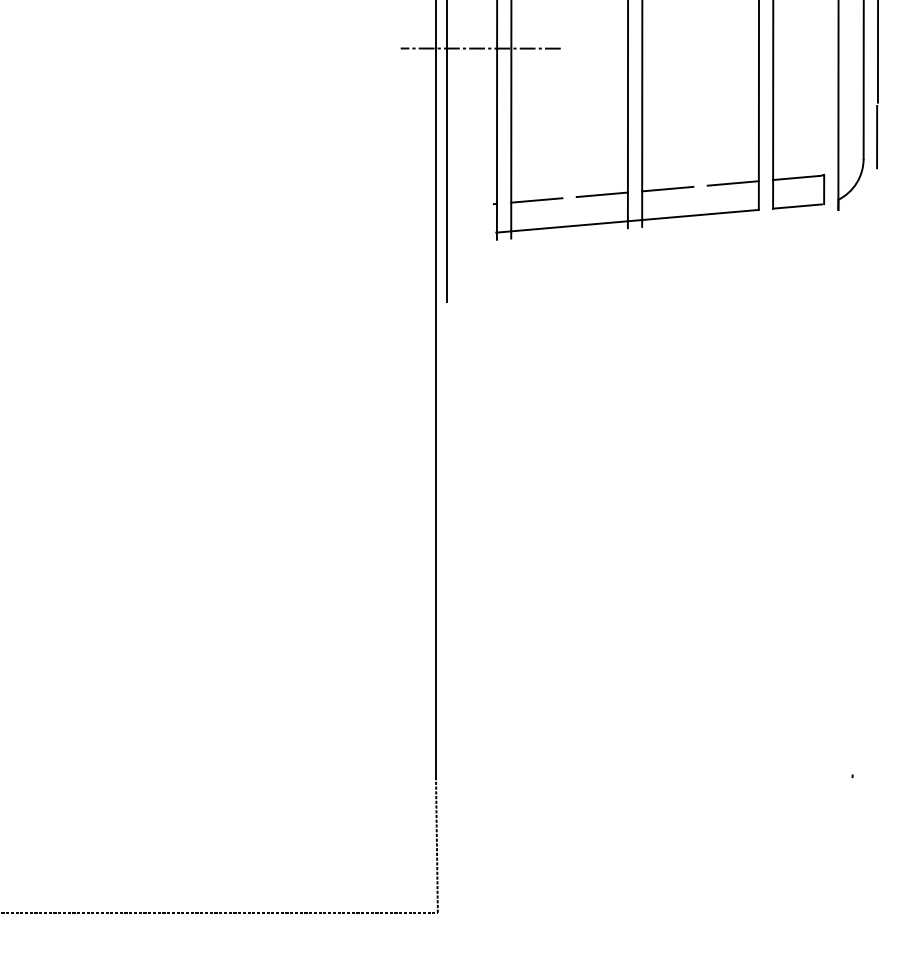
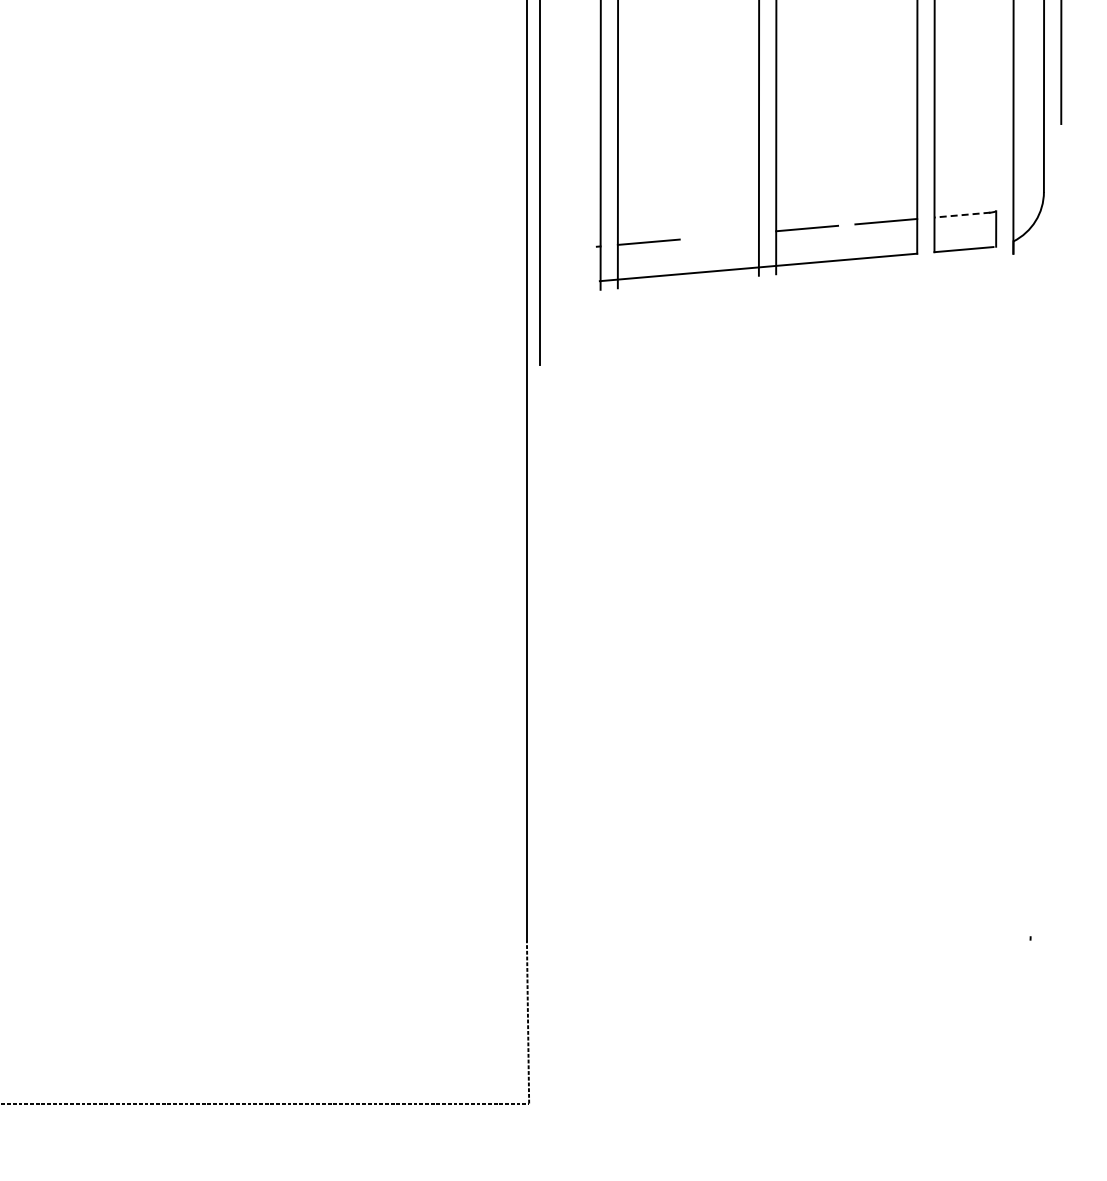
line: (480, 48) -> (580, 58), removed
line: (877, 136) -> (1060, 165), removed
line: (796, 178) -> (962, 215), solid -> dashed
line: (601, 194) -> (727, 235), removed

